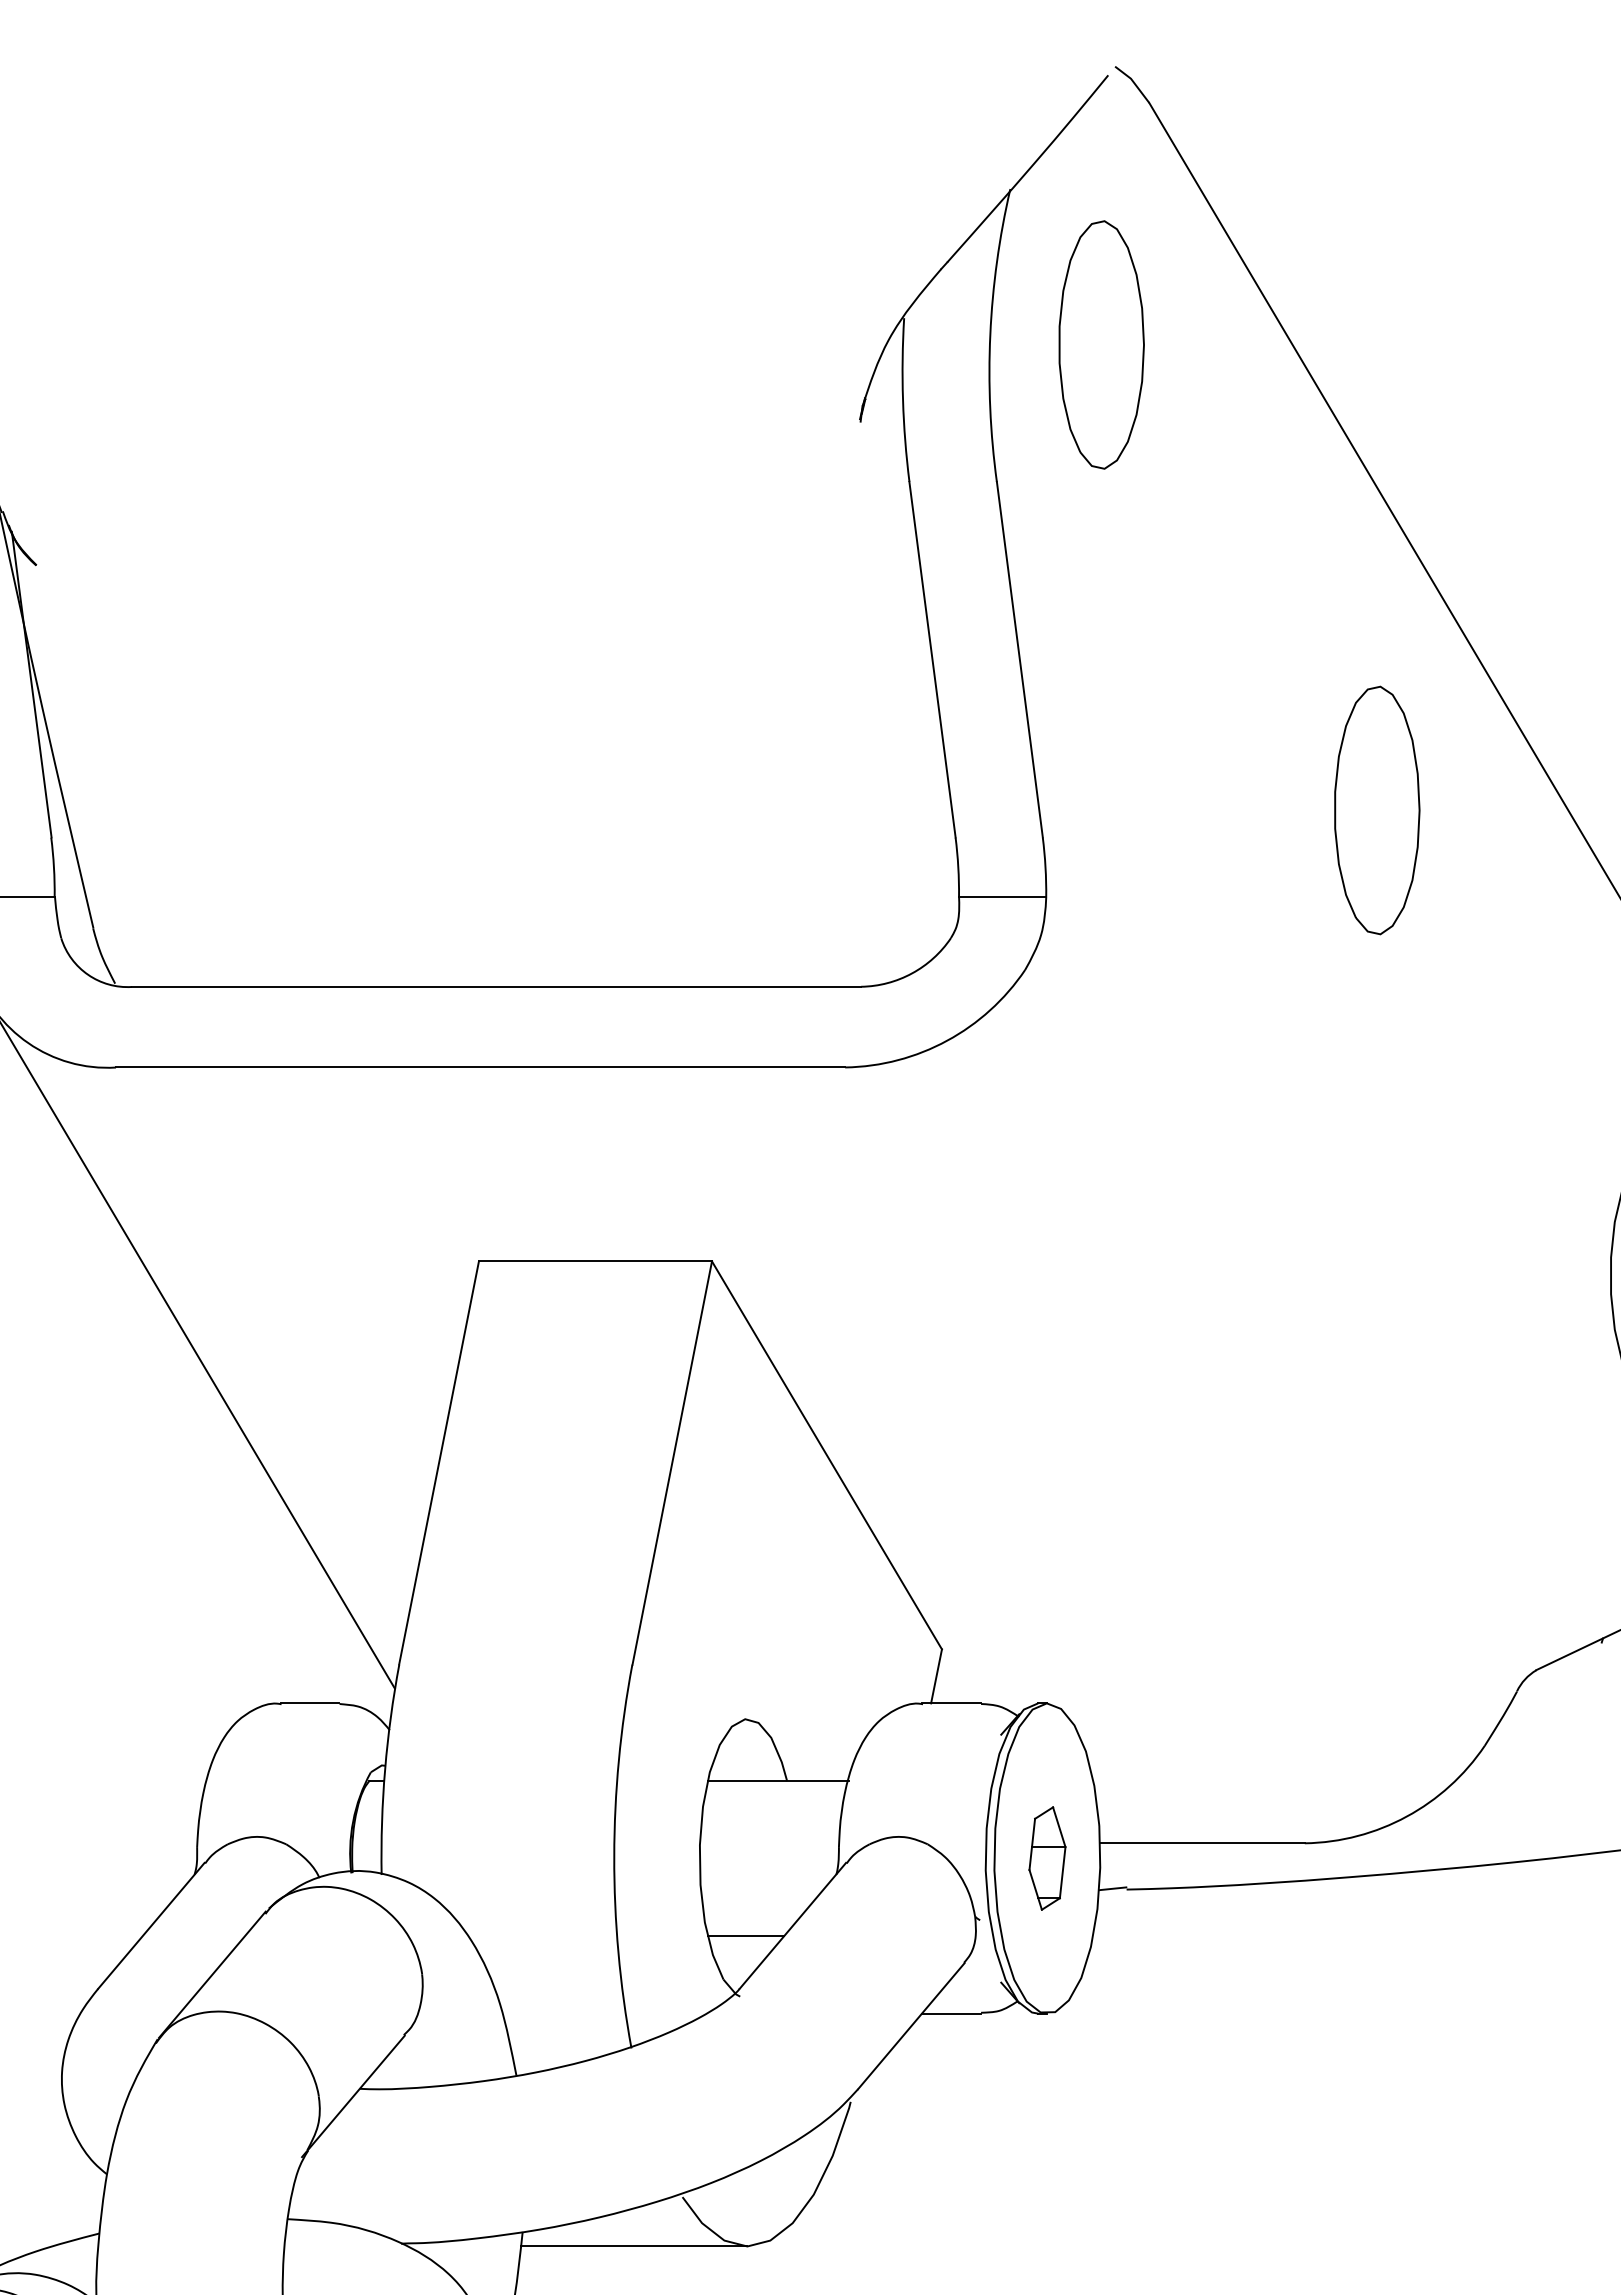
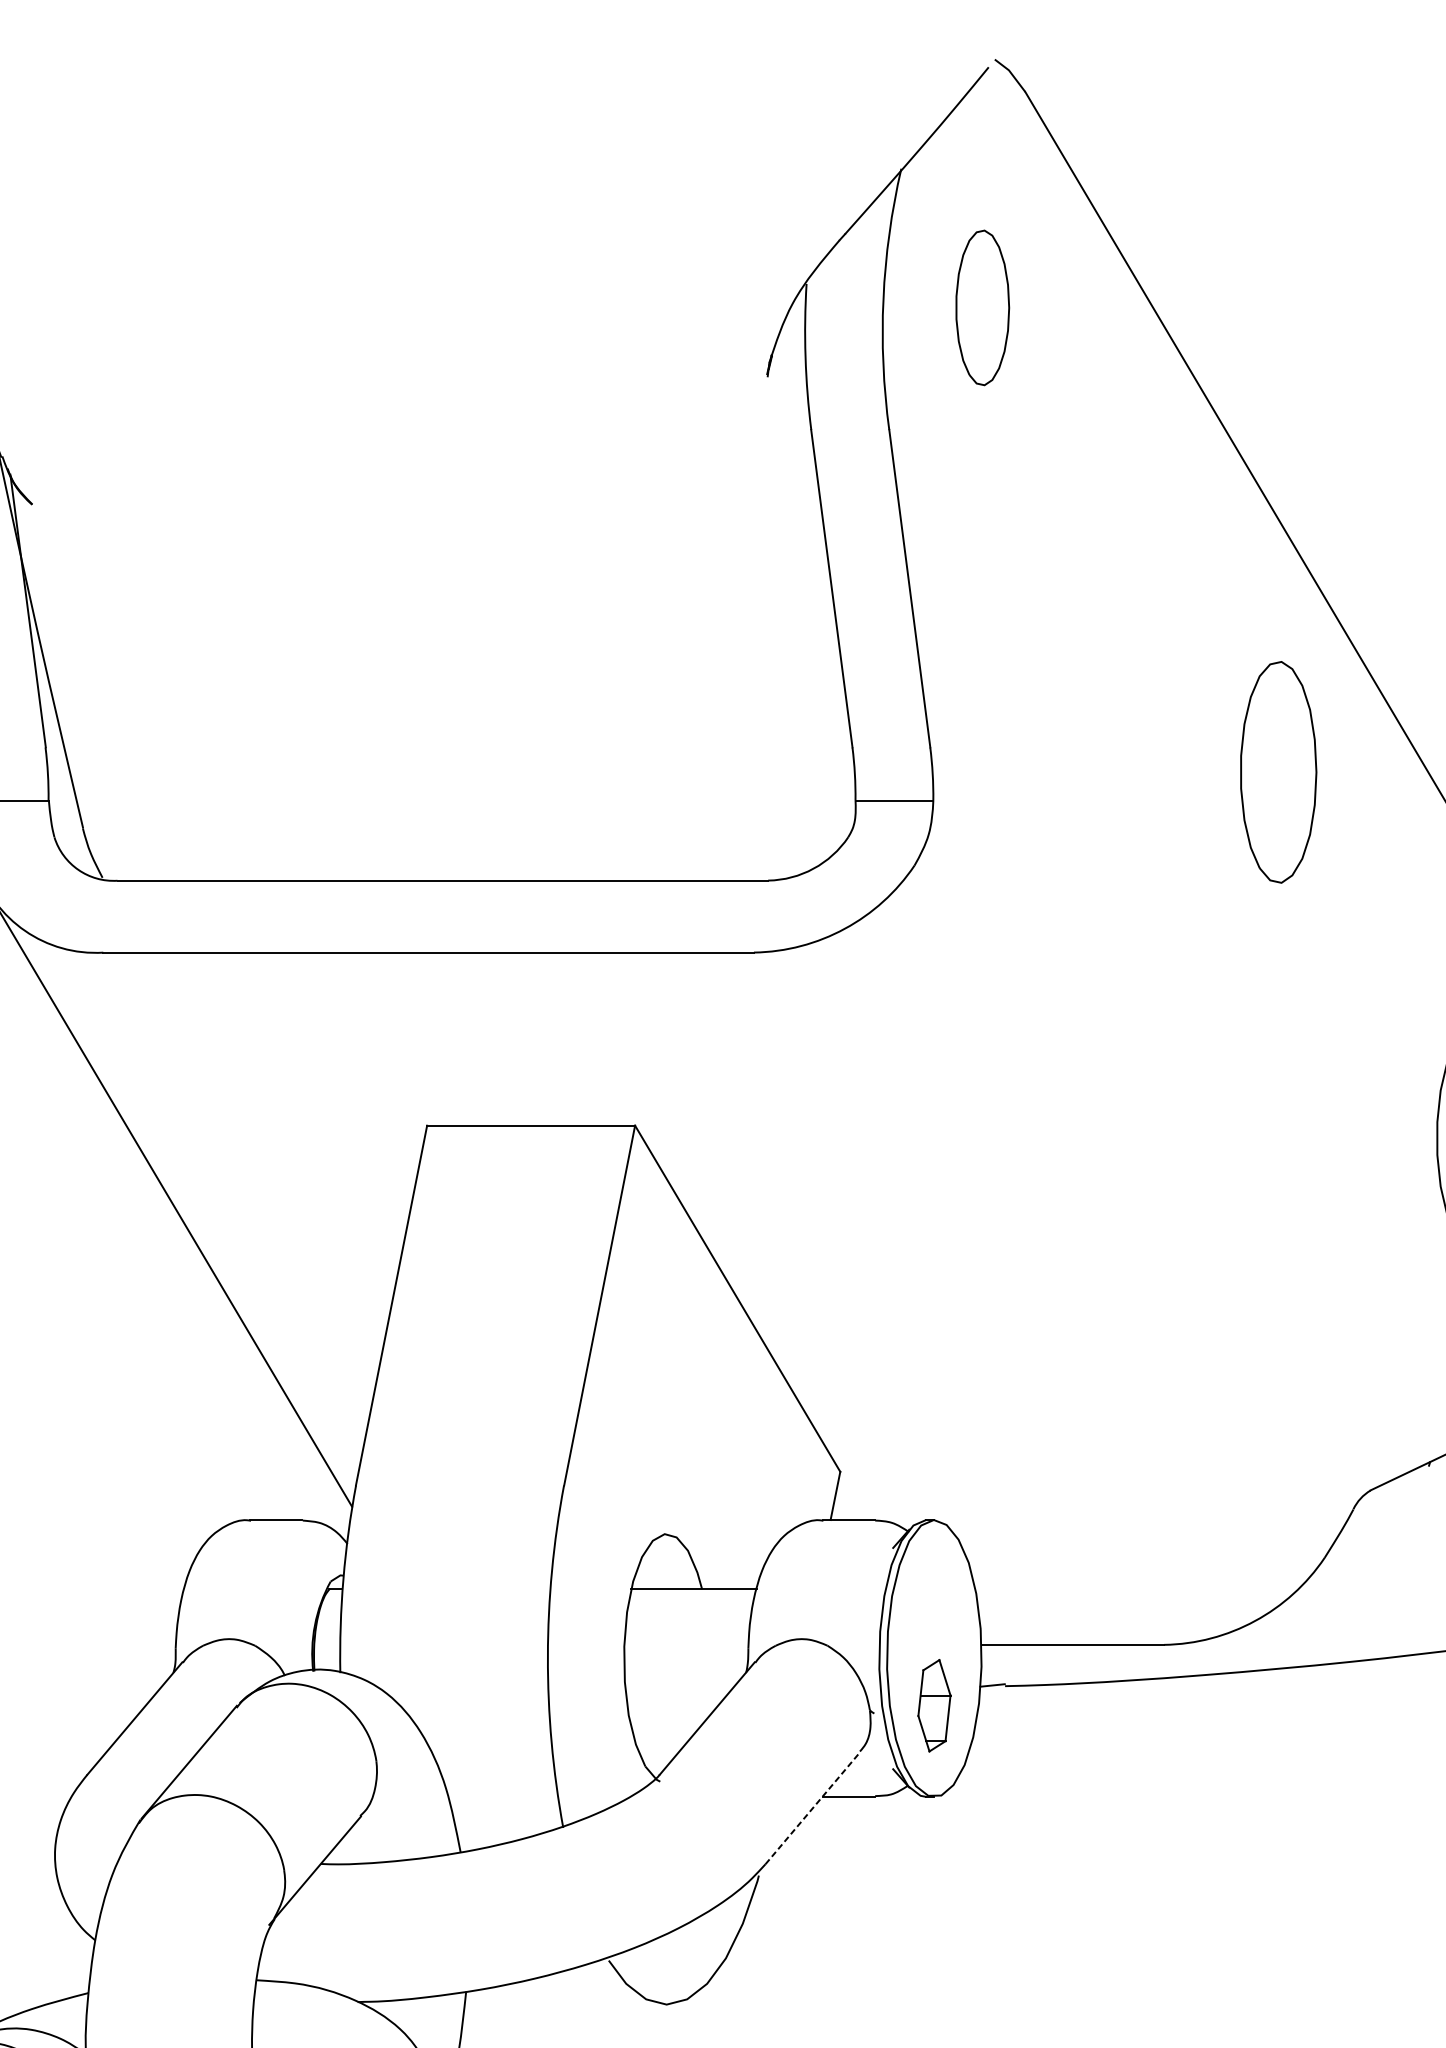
part: (1101, 344) -> (982, 307), size x0.7
part: (1377, 810) -> (1278, 772), moved
part: (1047, 1858) -> (934, 1705), moved
line: (745, 1936) -> (665, 1728), removed
line: (911, 2025) -> (813, 1807), solid -> dashed
line: (633, 2246) -> (565, 2004), removed

